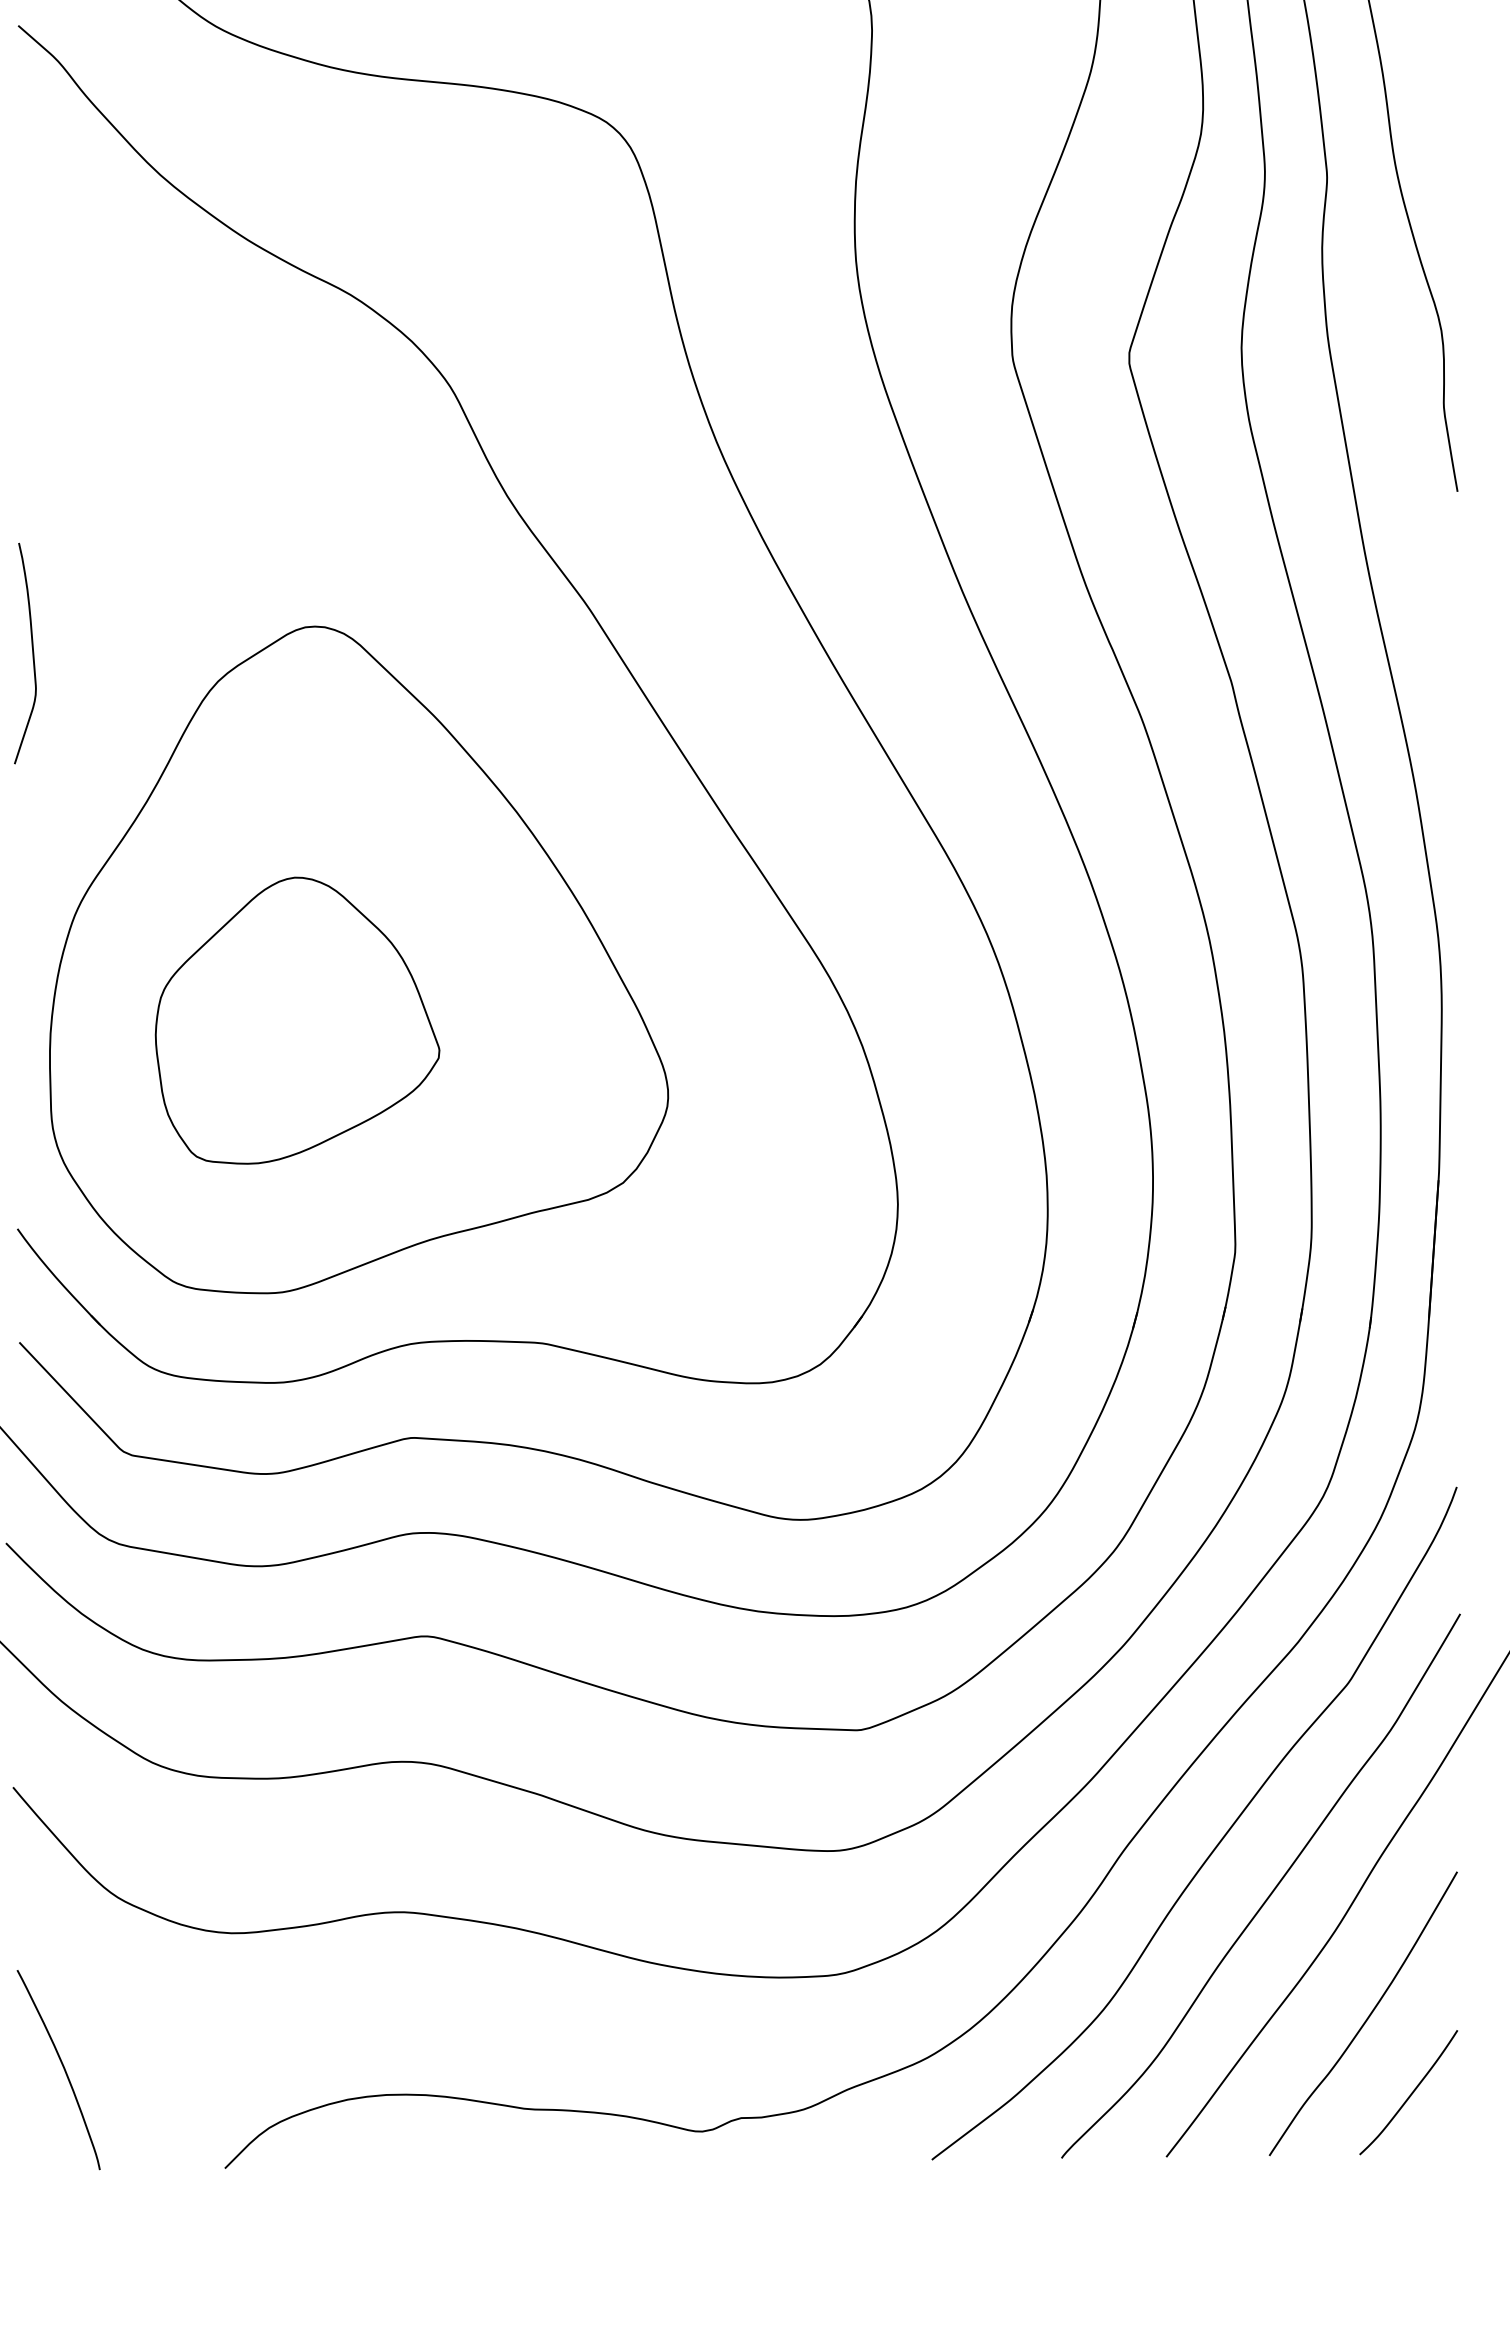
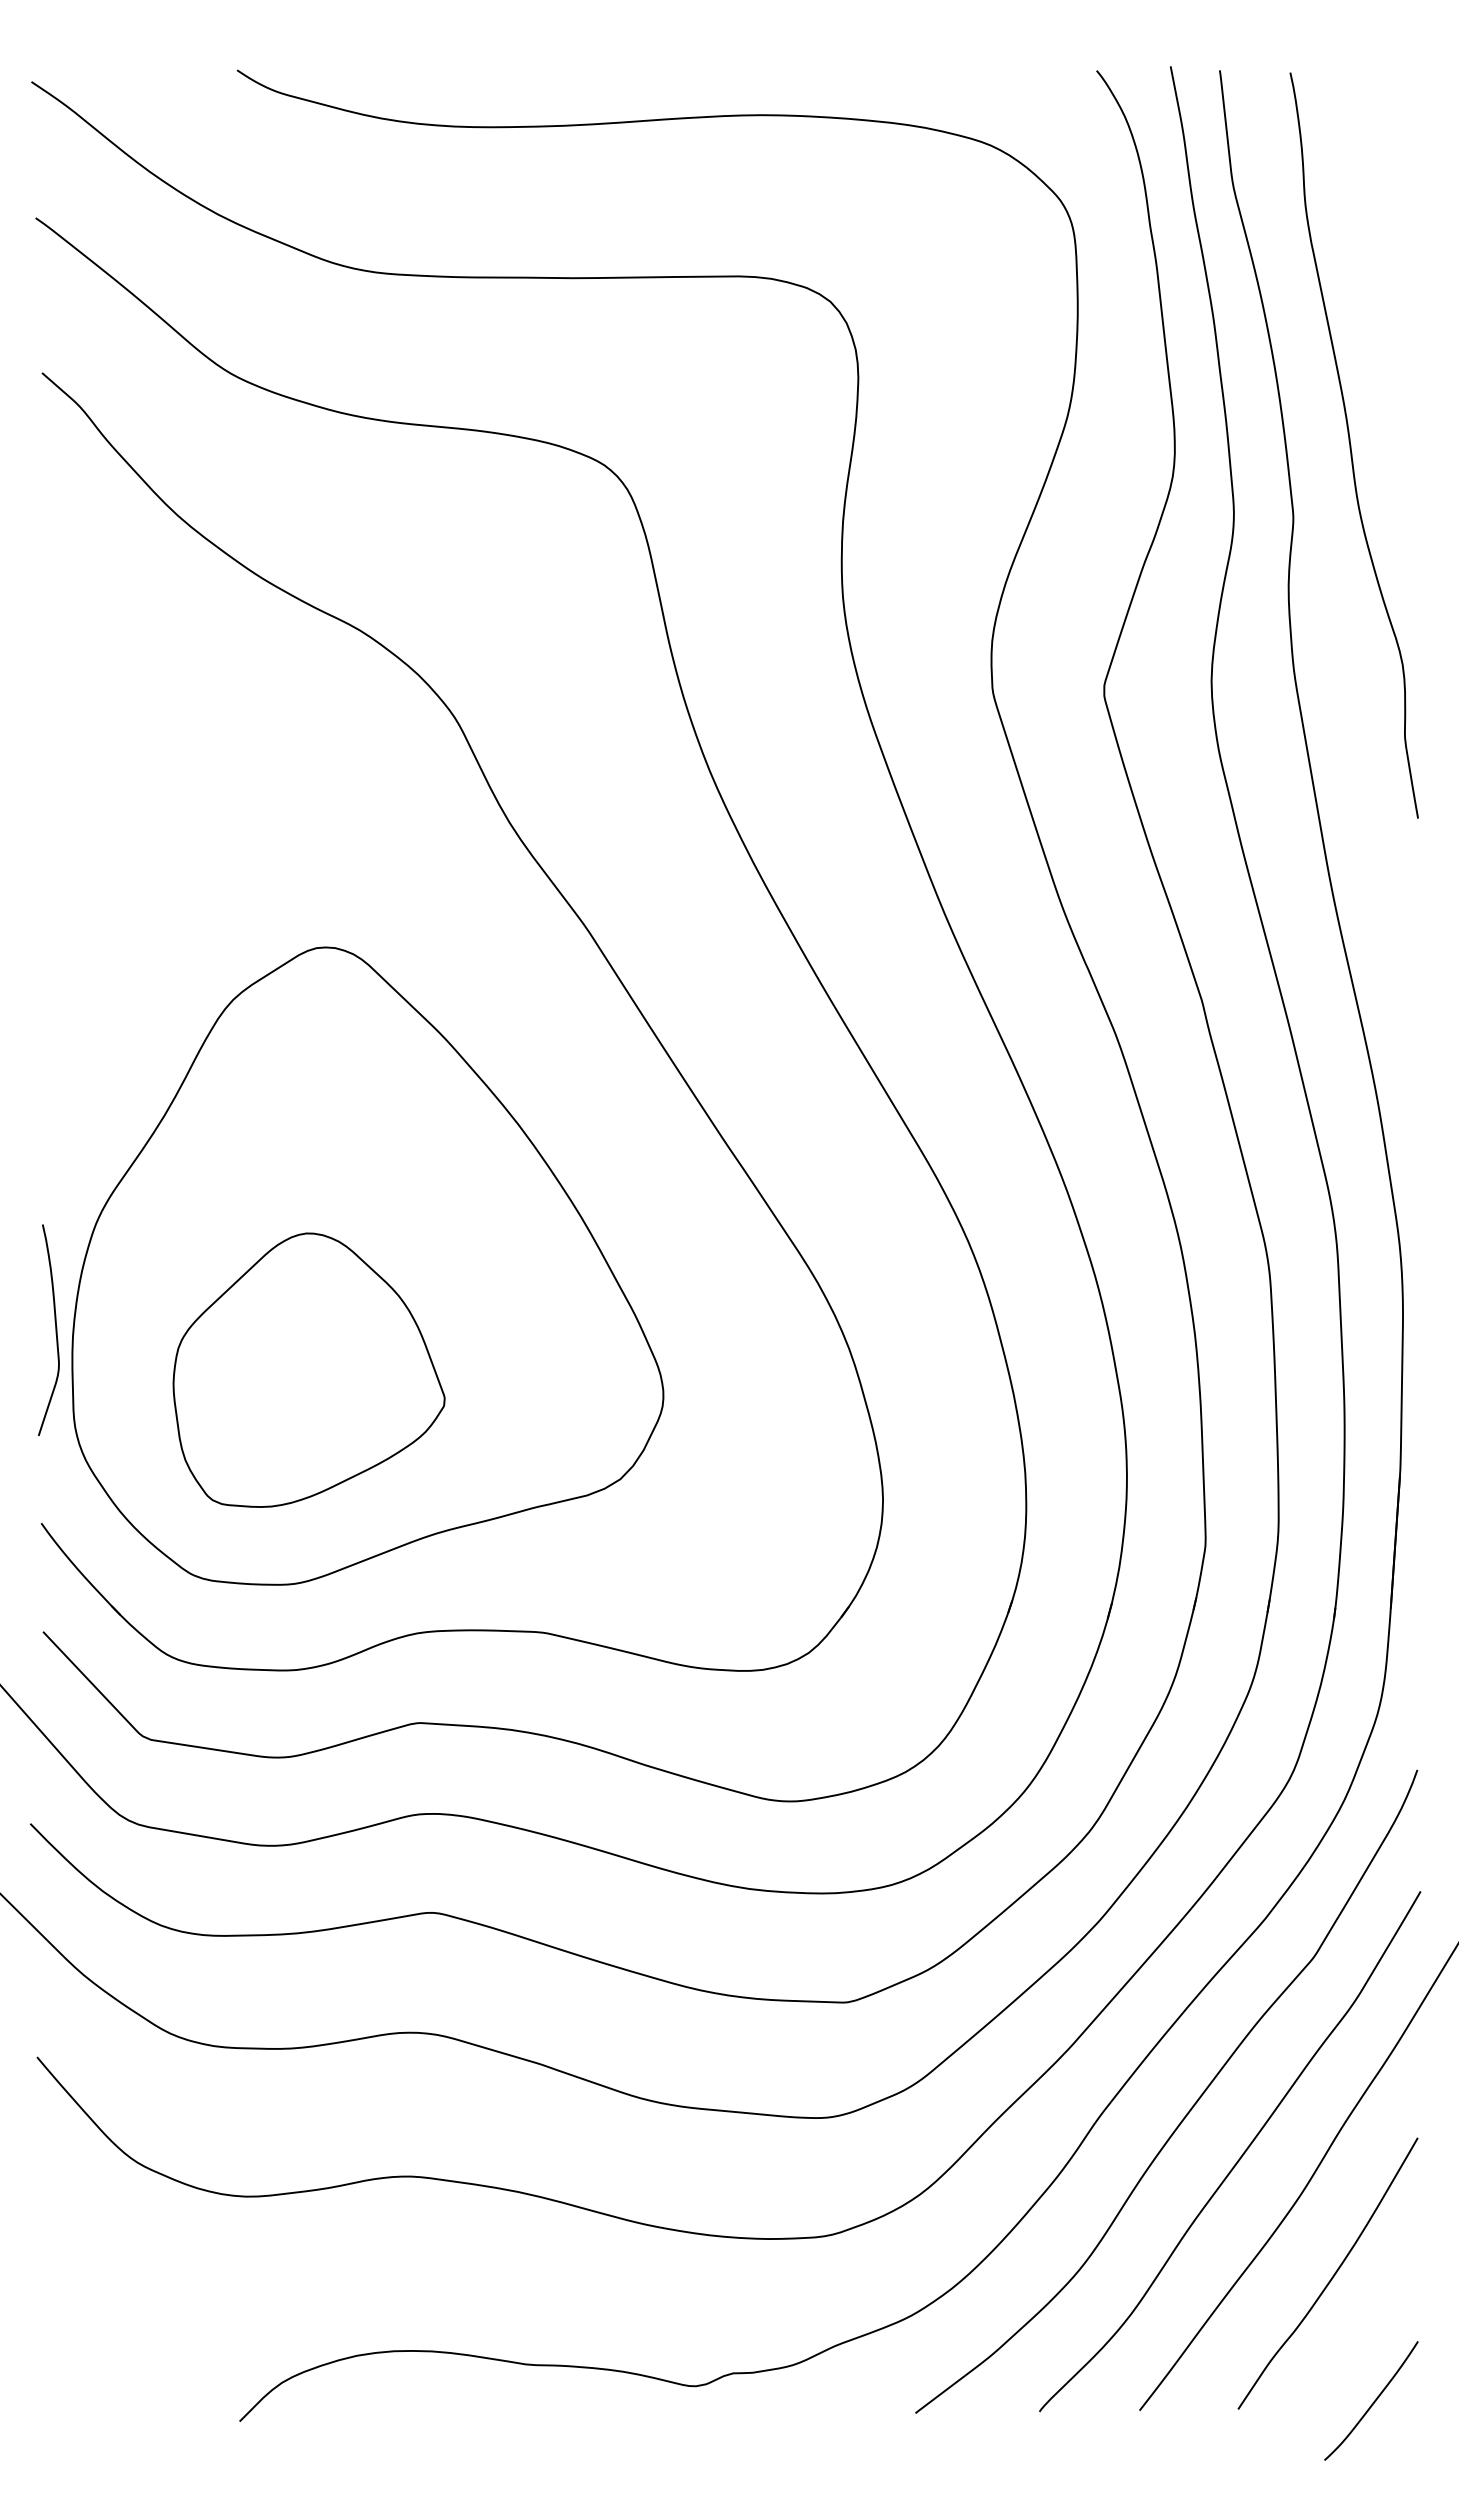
curve: (32, 652) -> (55, 1329), moved
part: (296, 1019) -> (308, 1369), moved
curve: (62, 2066) -> (84, 2324), removed
curve: (1410, 2093) -> (1373, 2401), moved

